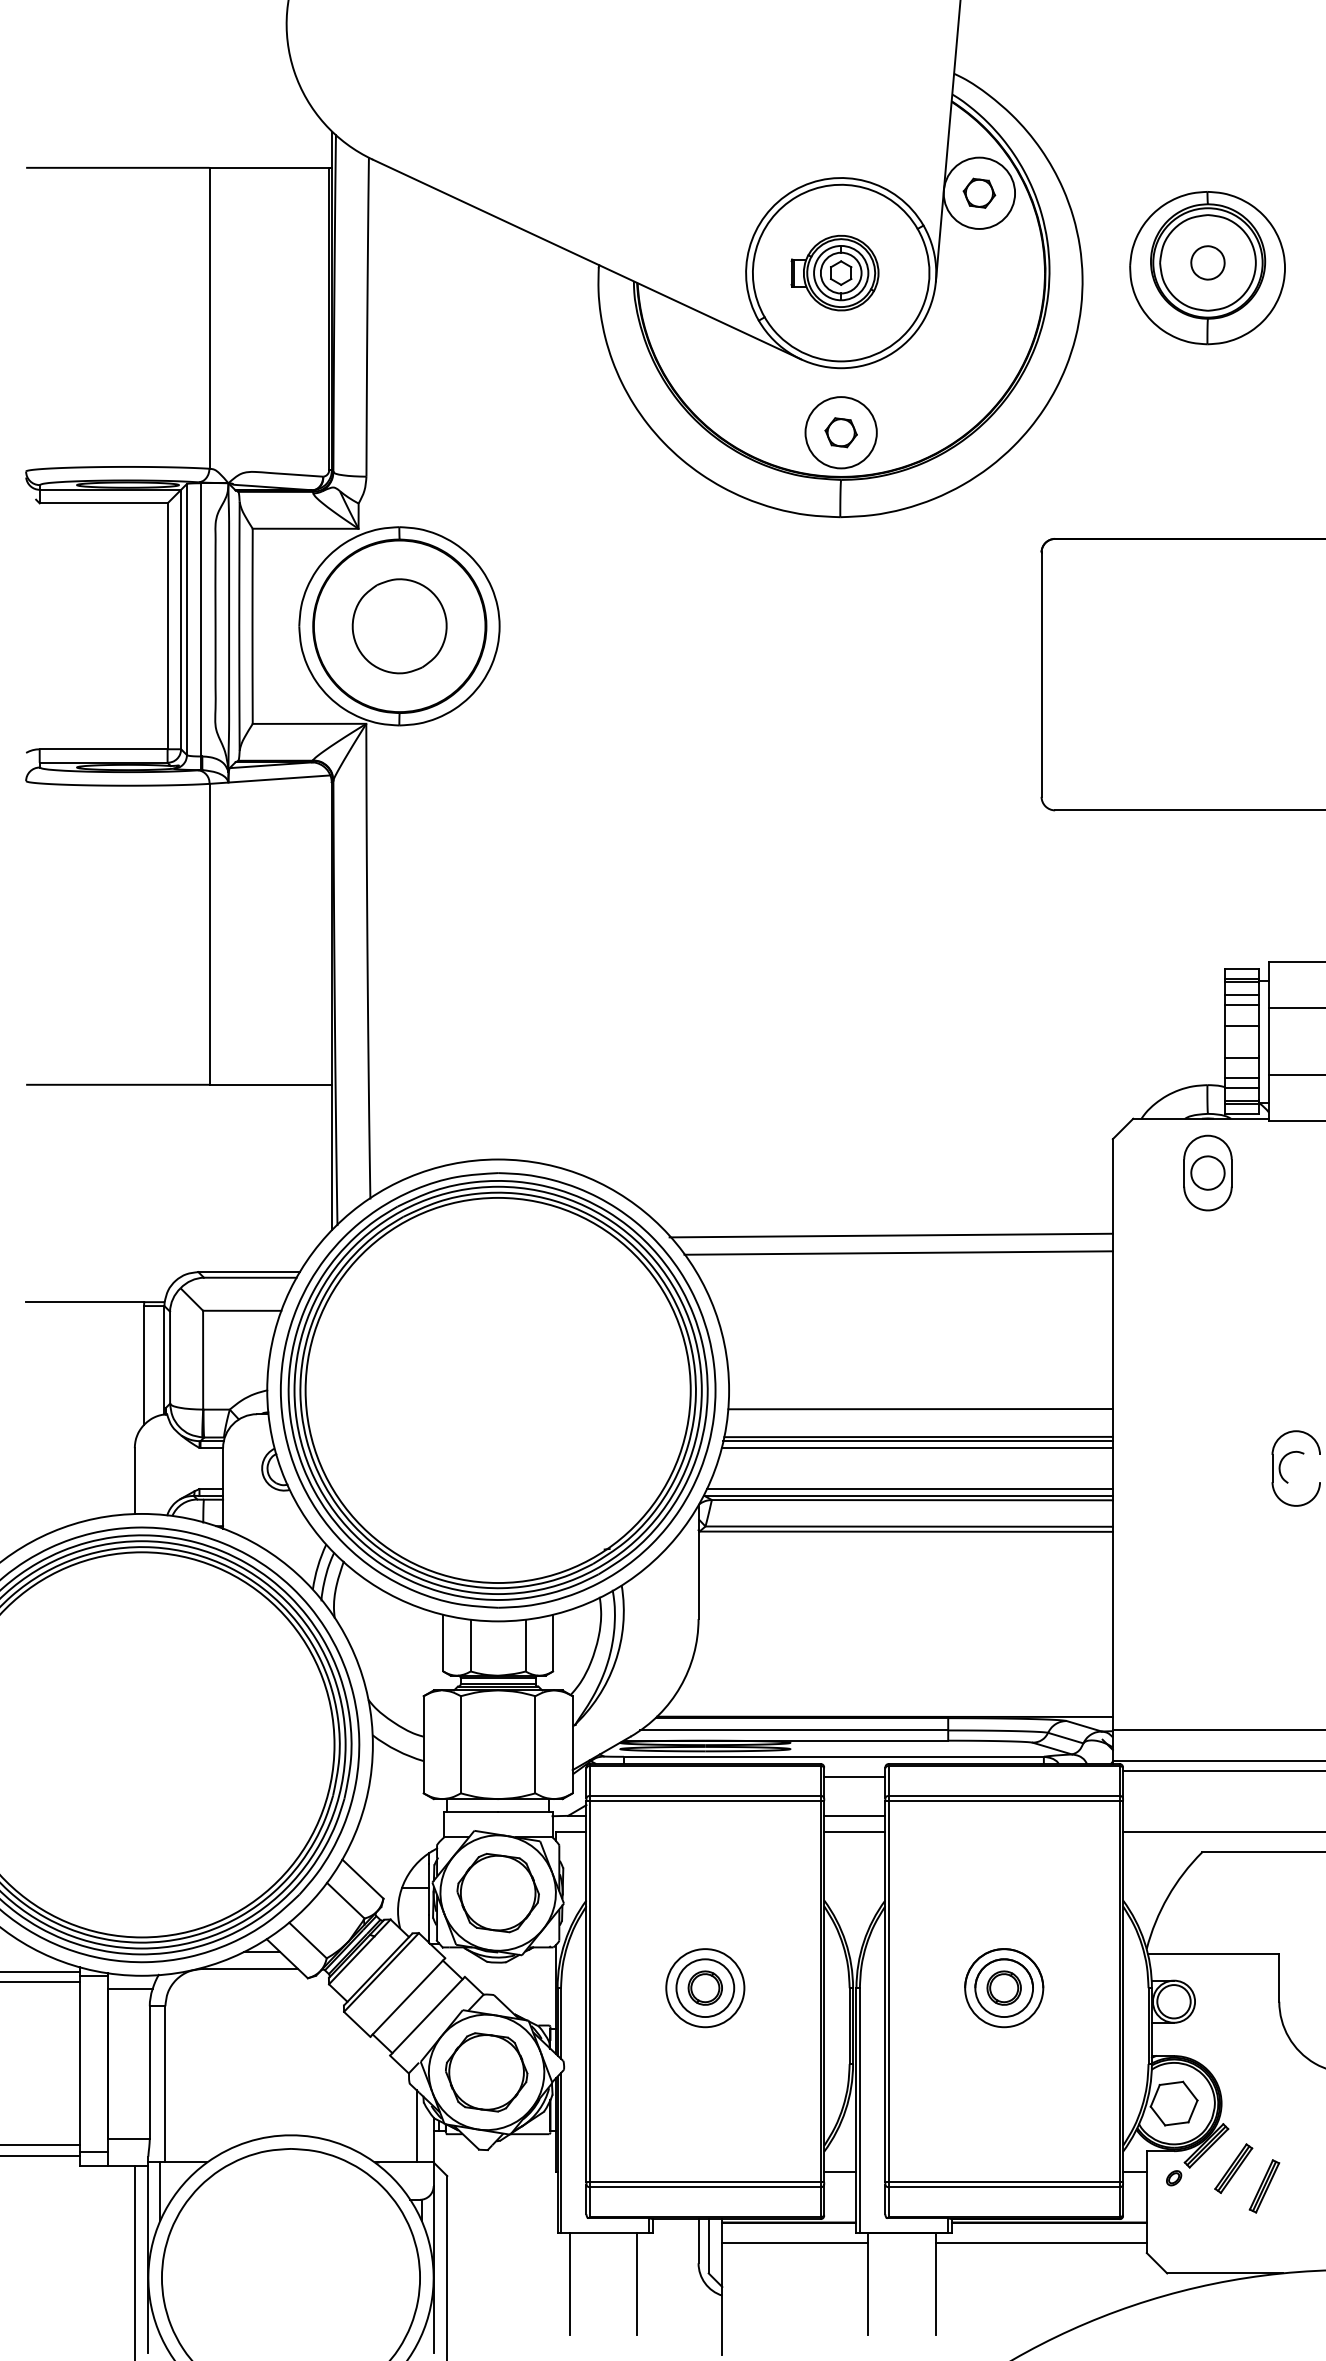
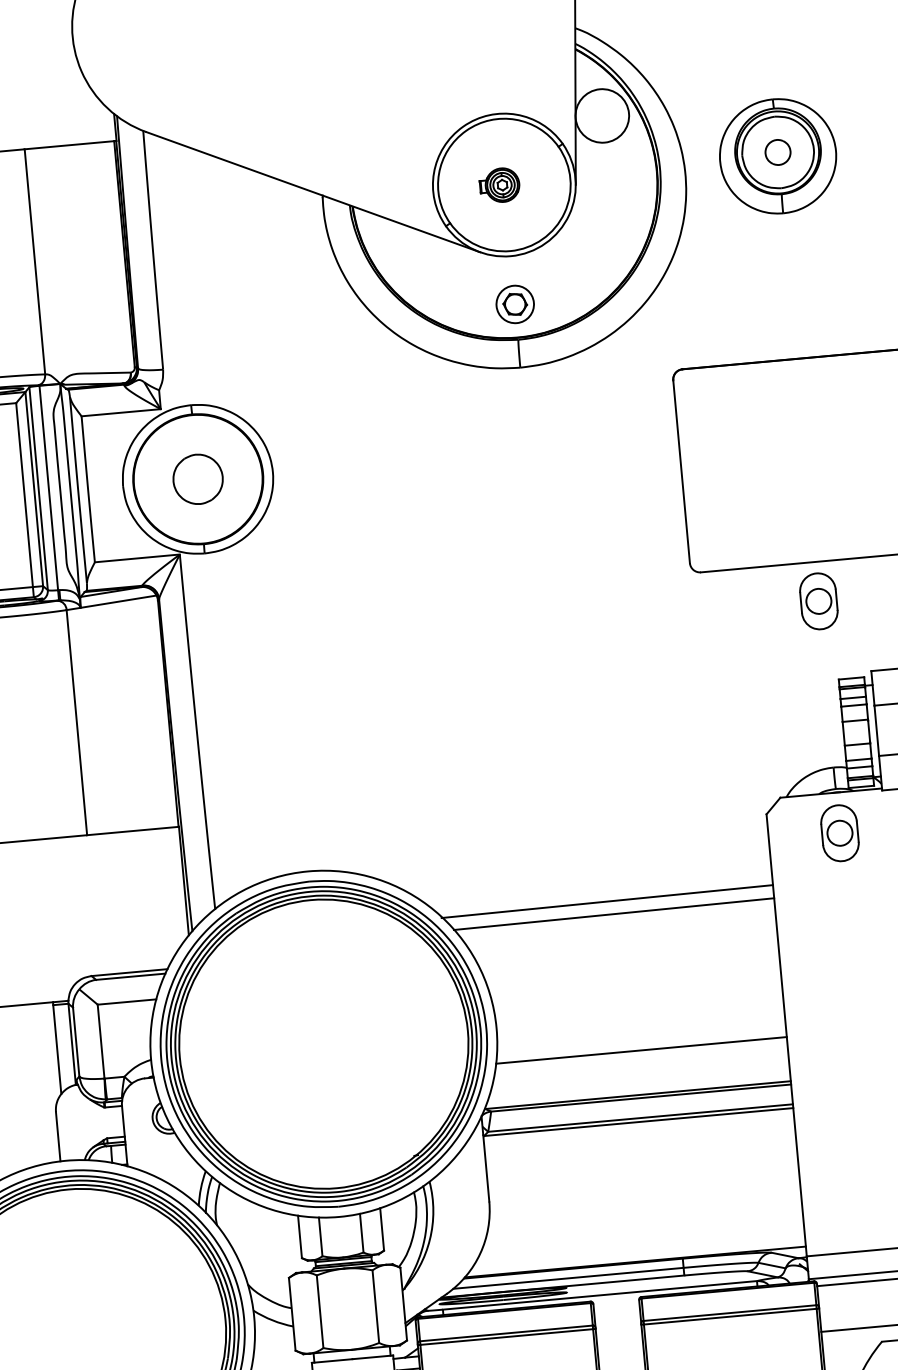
part: (979, 192) -> (602, 115), removed
part: (834, 272) -> (499, 185), size x0.6
circle: (840, 432) -> (514, 304), size x0.7
part: (399, 626) -> (198, 479), size x0.7
part: (1207, 862) -> (818, 600), added
line: (920, 1409) -> (641, 1029), removed
line: (917, 1441) -> (640, 1053), removed
line: (916, 1448) -> (640, 1059), removed
line: (909, 1489) -> (638, 1090), removed
line: (854, 1777) -> (616, 1309), removed
line: (854, 1815) -> (619, 1337), removed
line: (854, 1831) -> (620, 1349), removed

